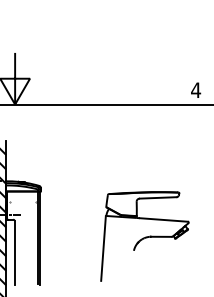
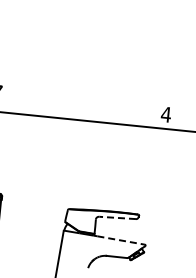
line: (157, 197) -> (117, 217), solid -> dashed
line: (164, 220) -> (121, 241), solid -> dashed

